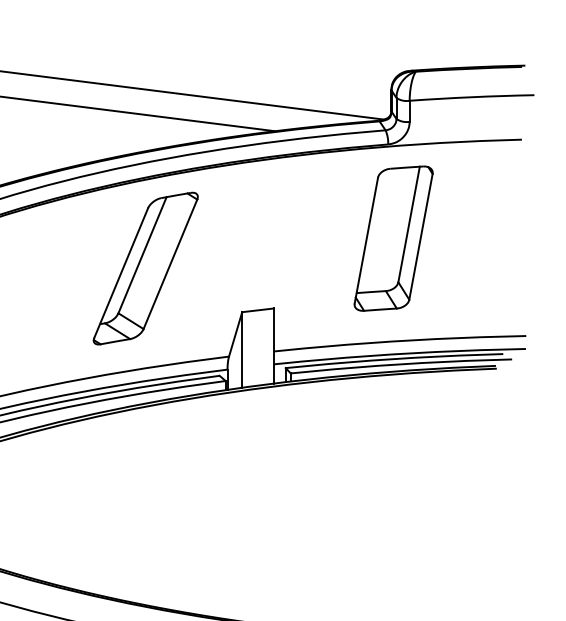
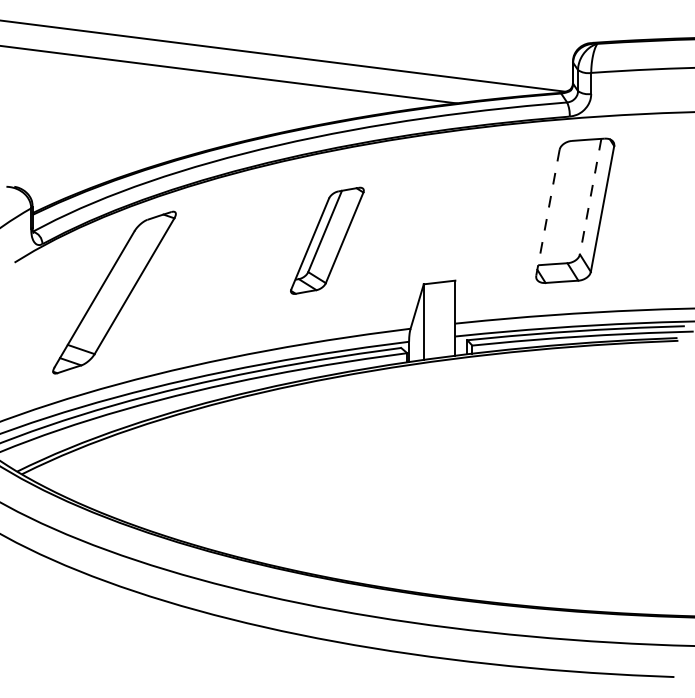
line: (408, 224) -> (590, 196), solid -> dashed
line: (365, 240) -> (547, 212), solid -> dashed
part: (145, 268) -> (327, 240), size x0.7

